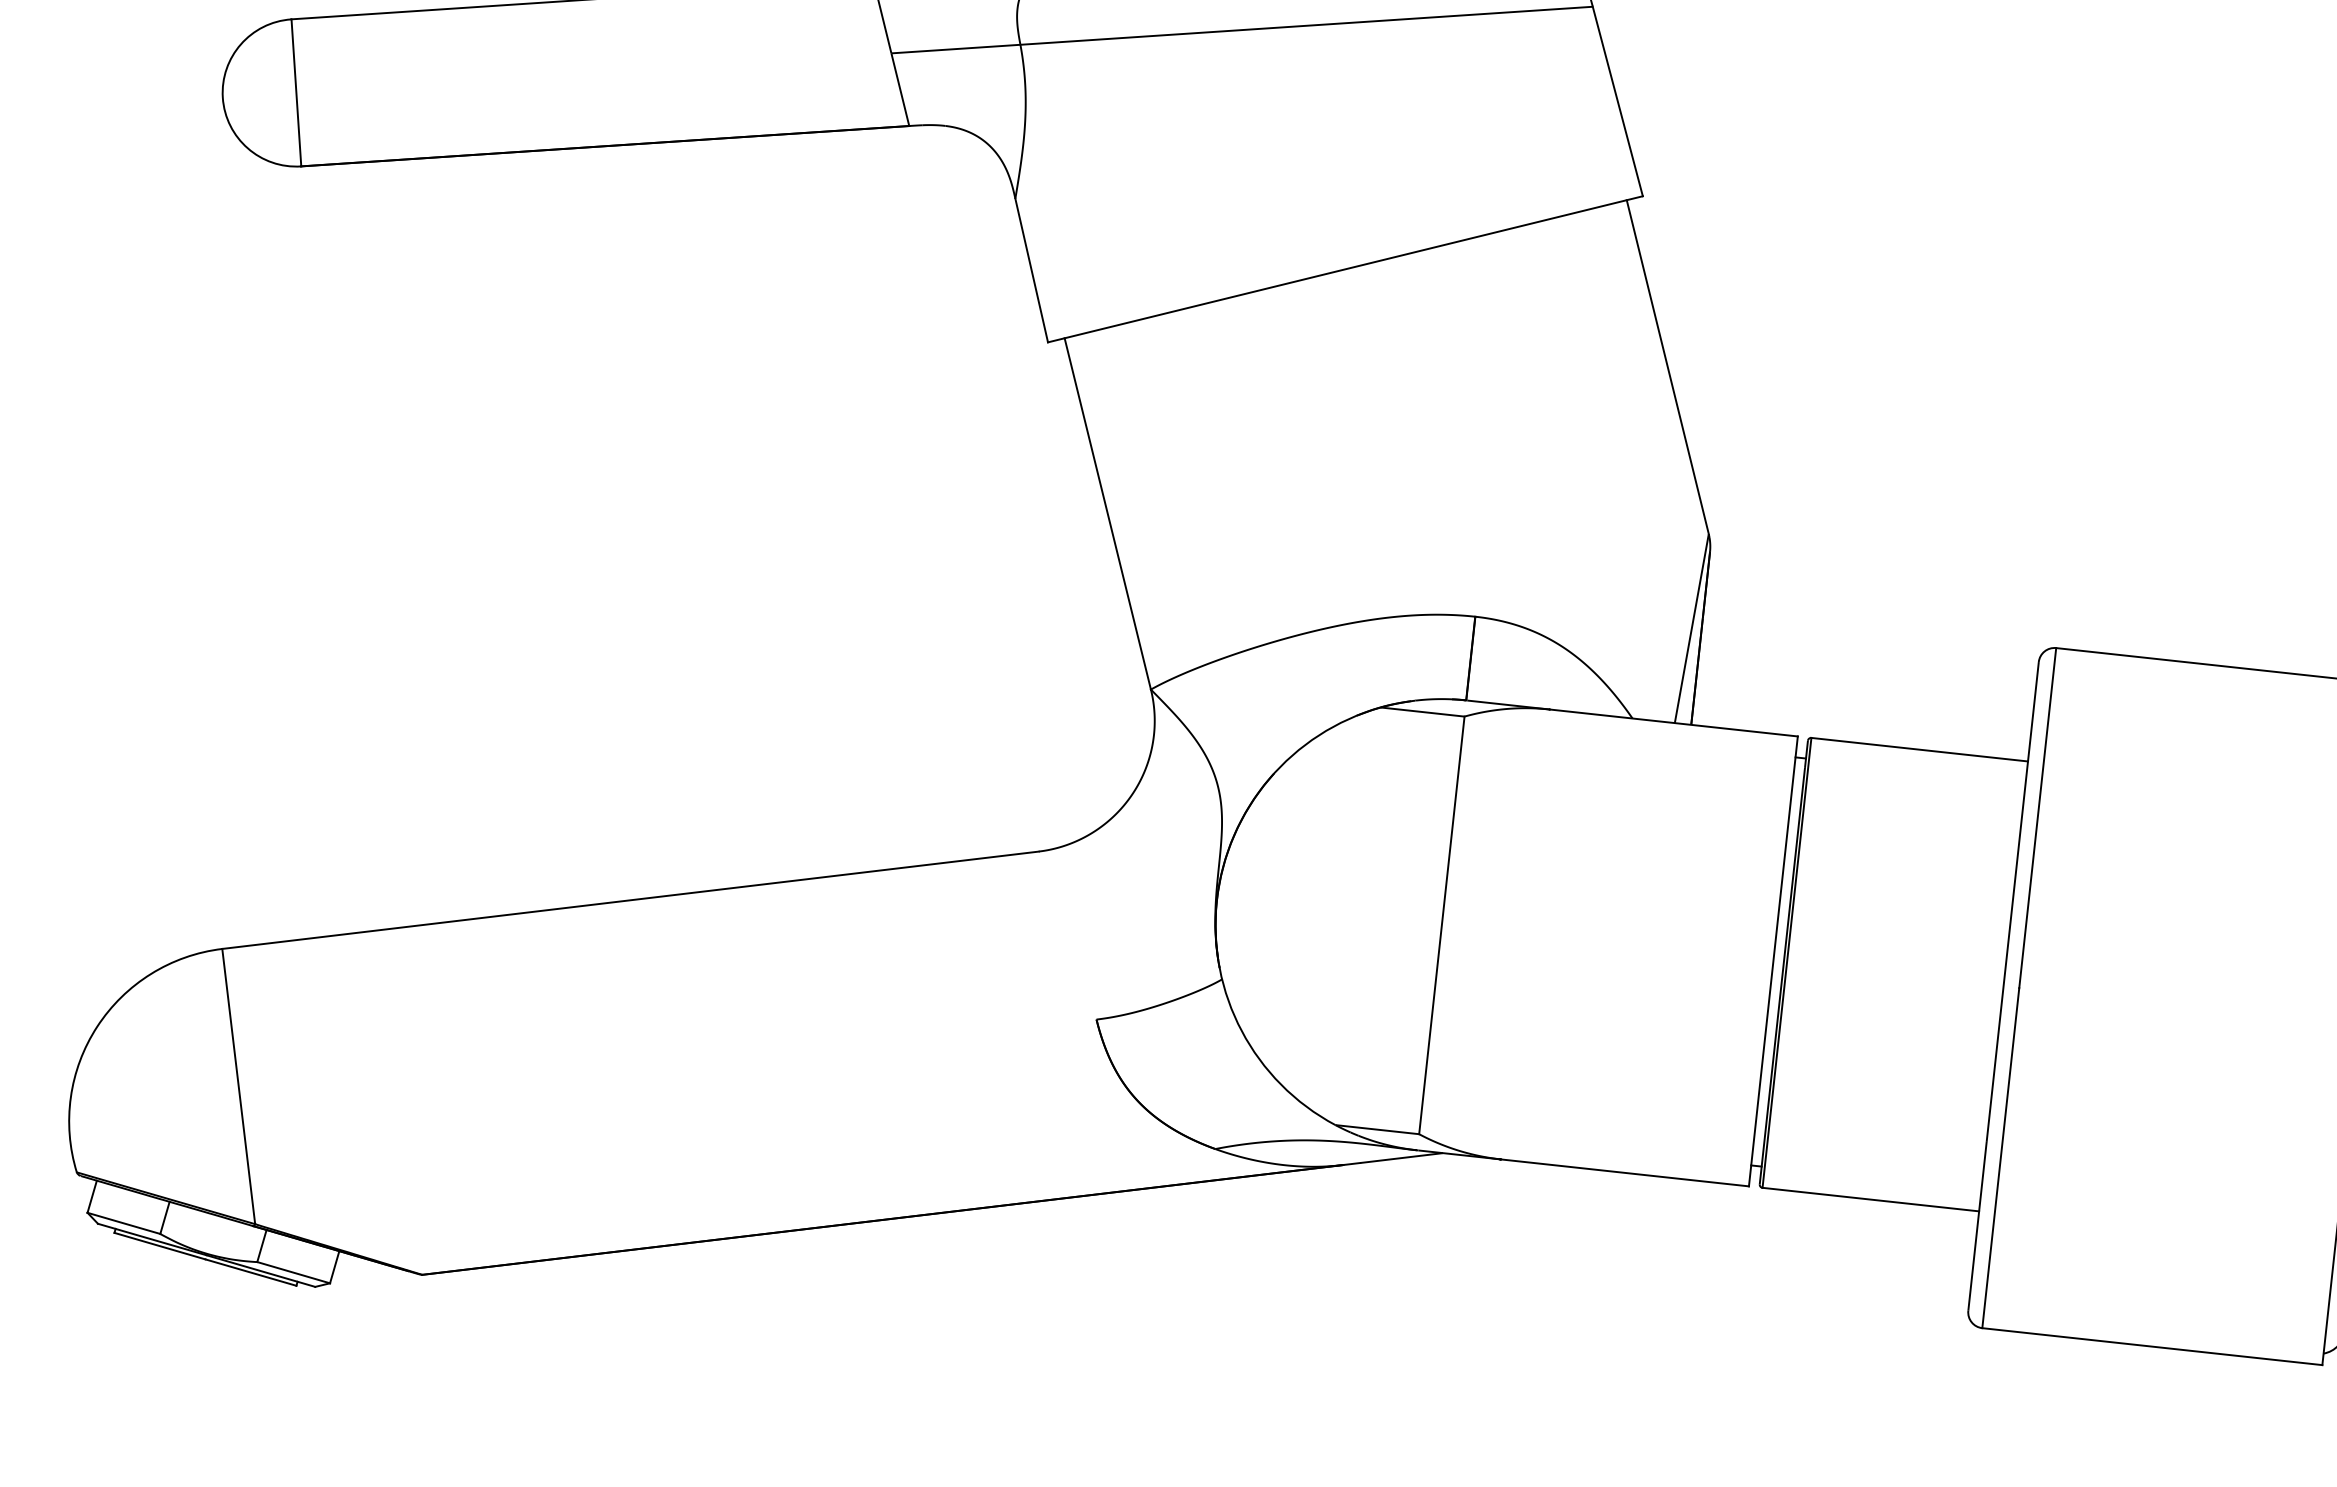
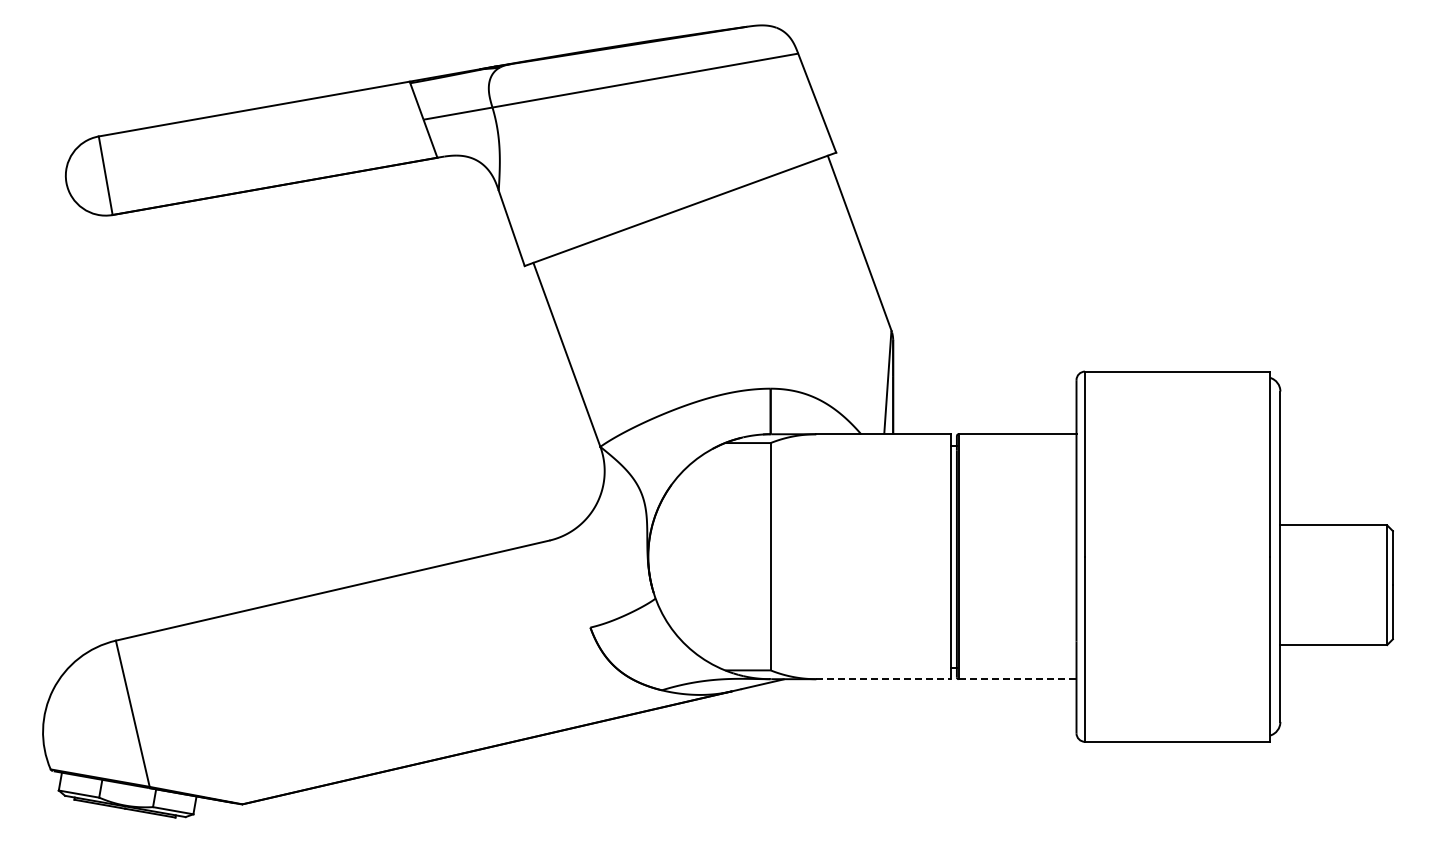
line: (1626, 1173) -> (884, 679), solid -> dashed
line: (1870, 1200) -> (1017, 679), solid -> dashed

